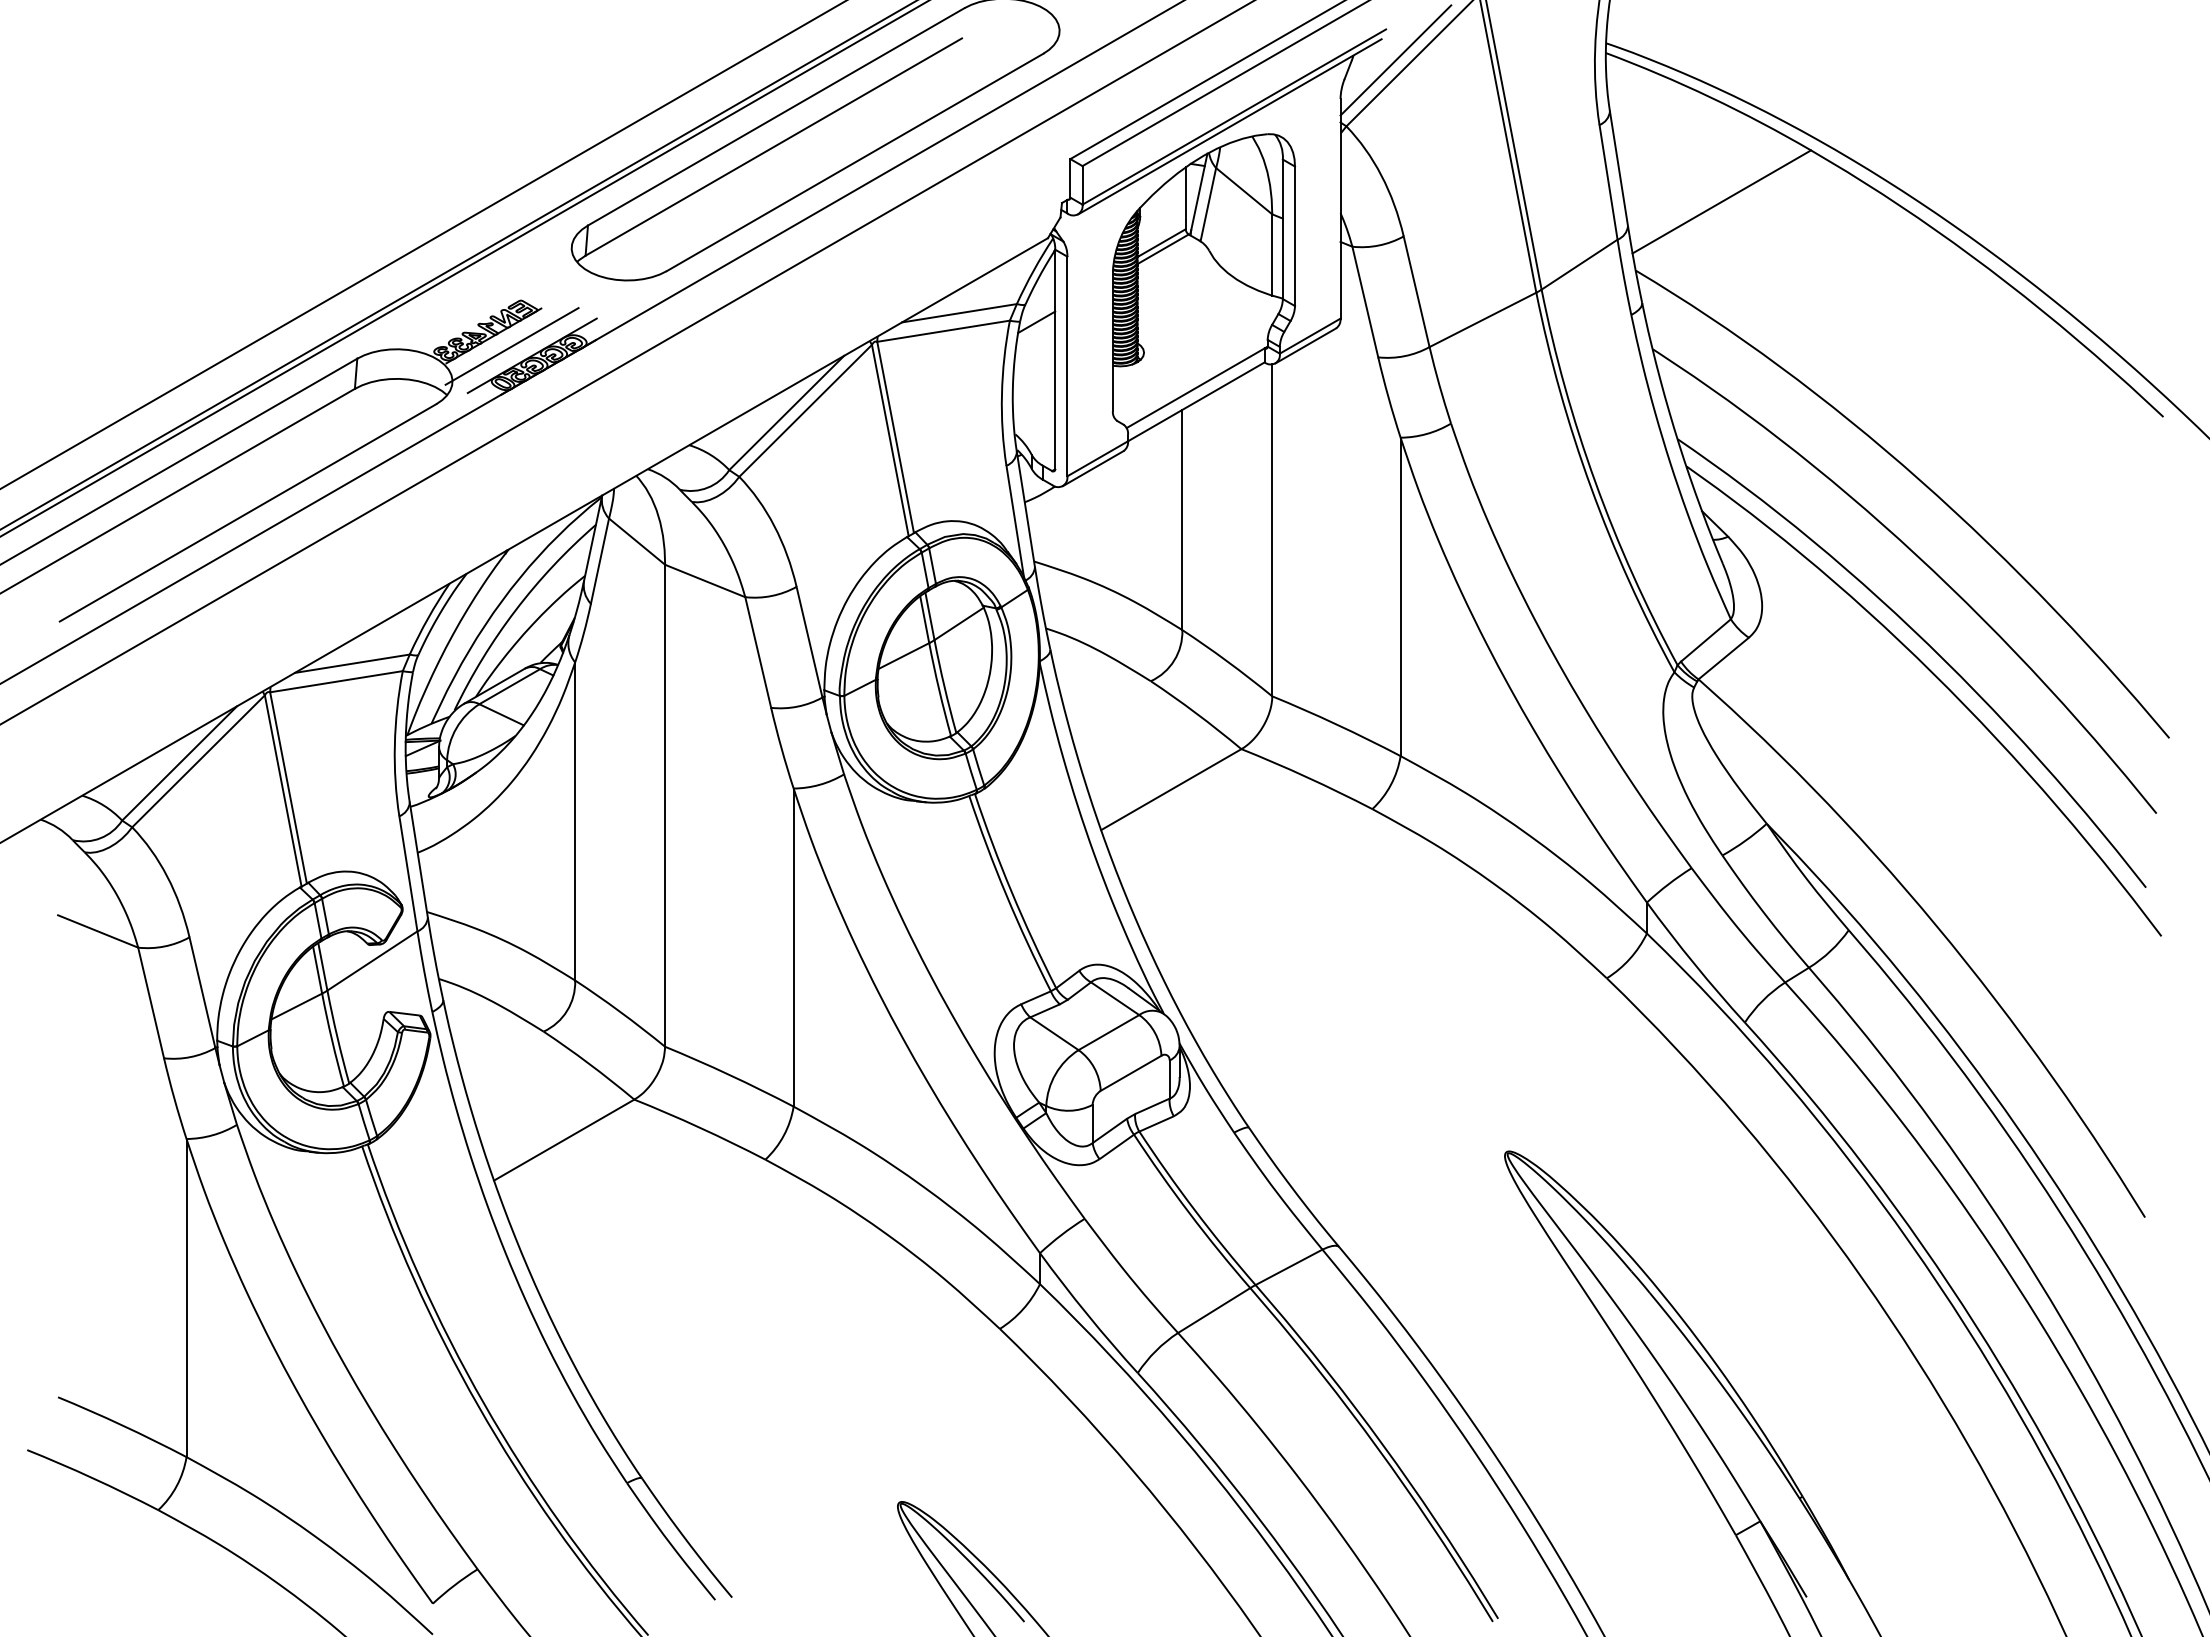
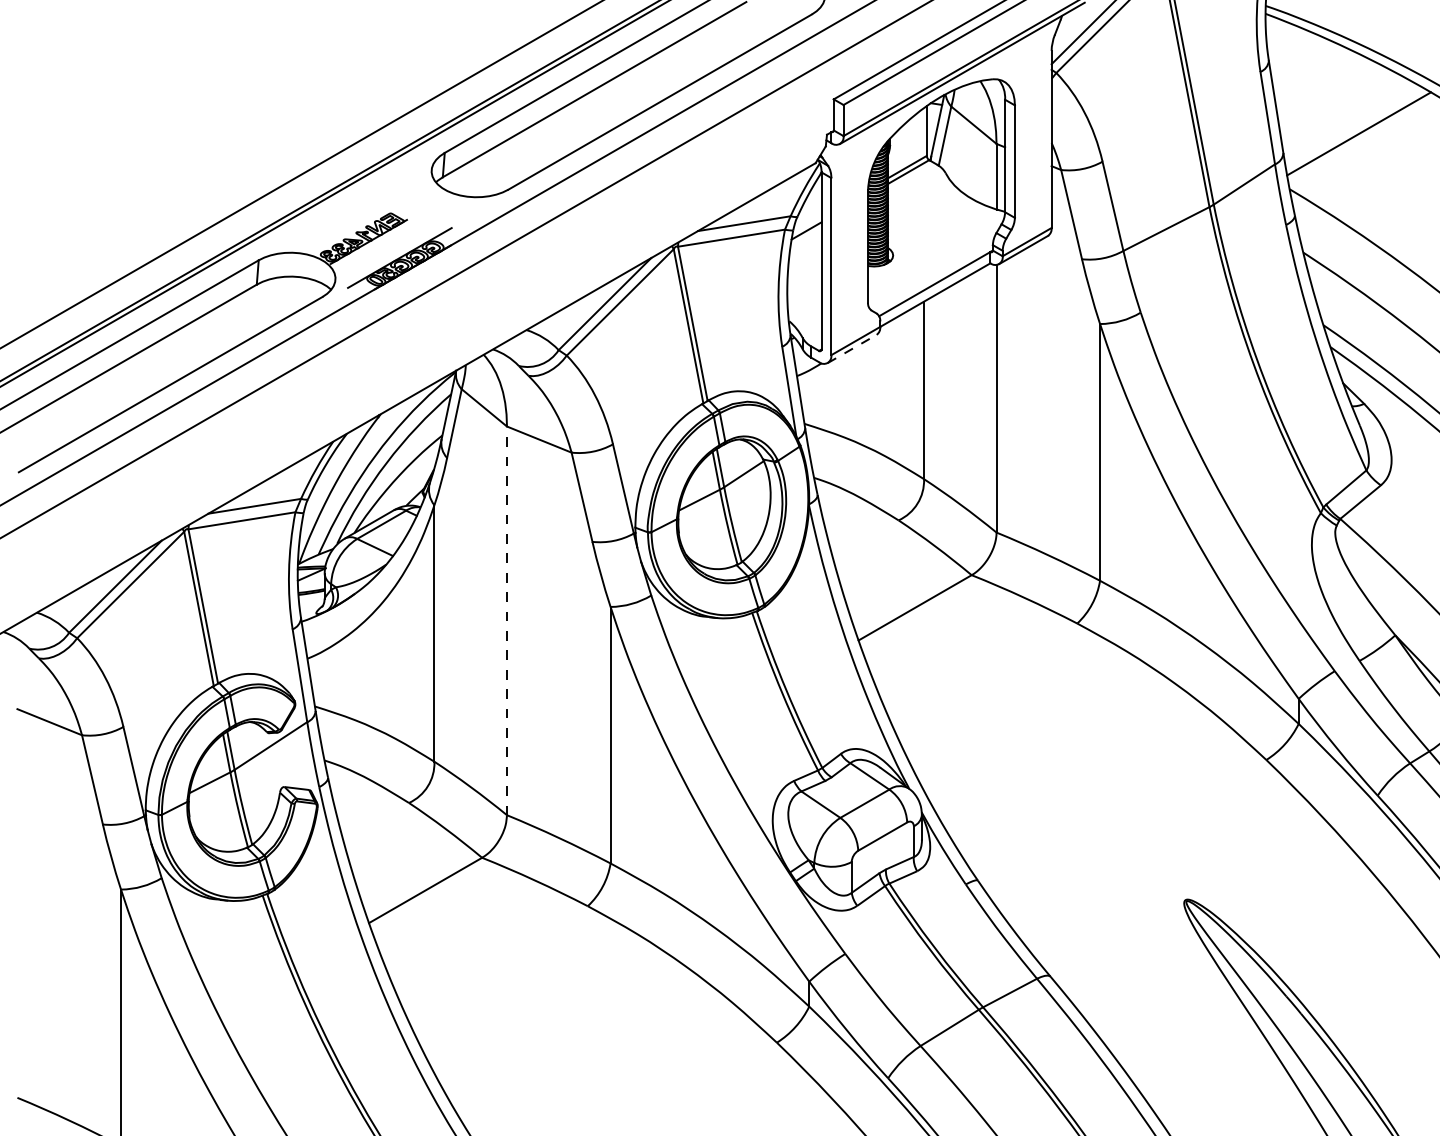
line: (511, 346) -> (383, 250), removed
line: (1093, 468) -> (852, 348), solid -> dashed
line: (665, 805) -> (507, 620), solid -> dashed

